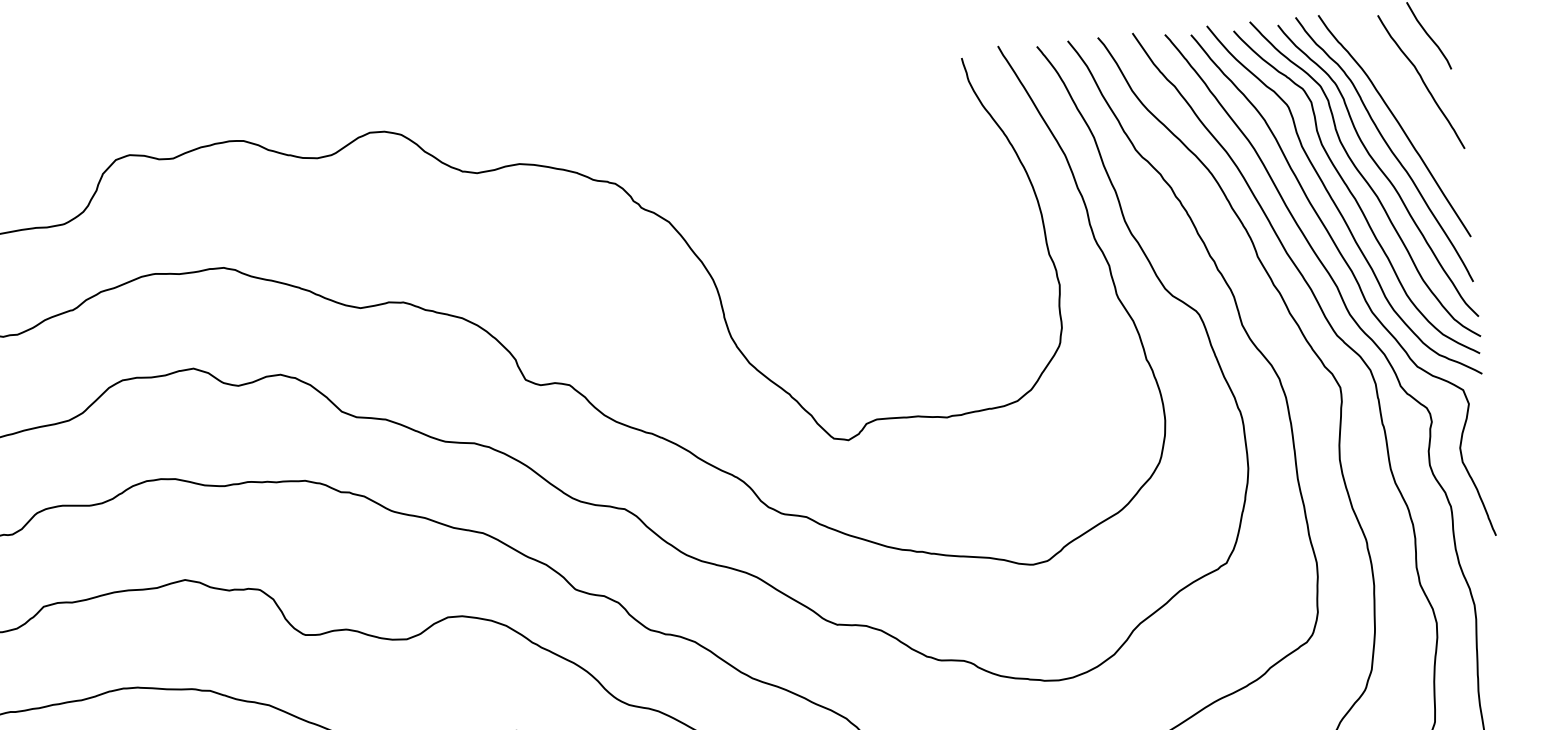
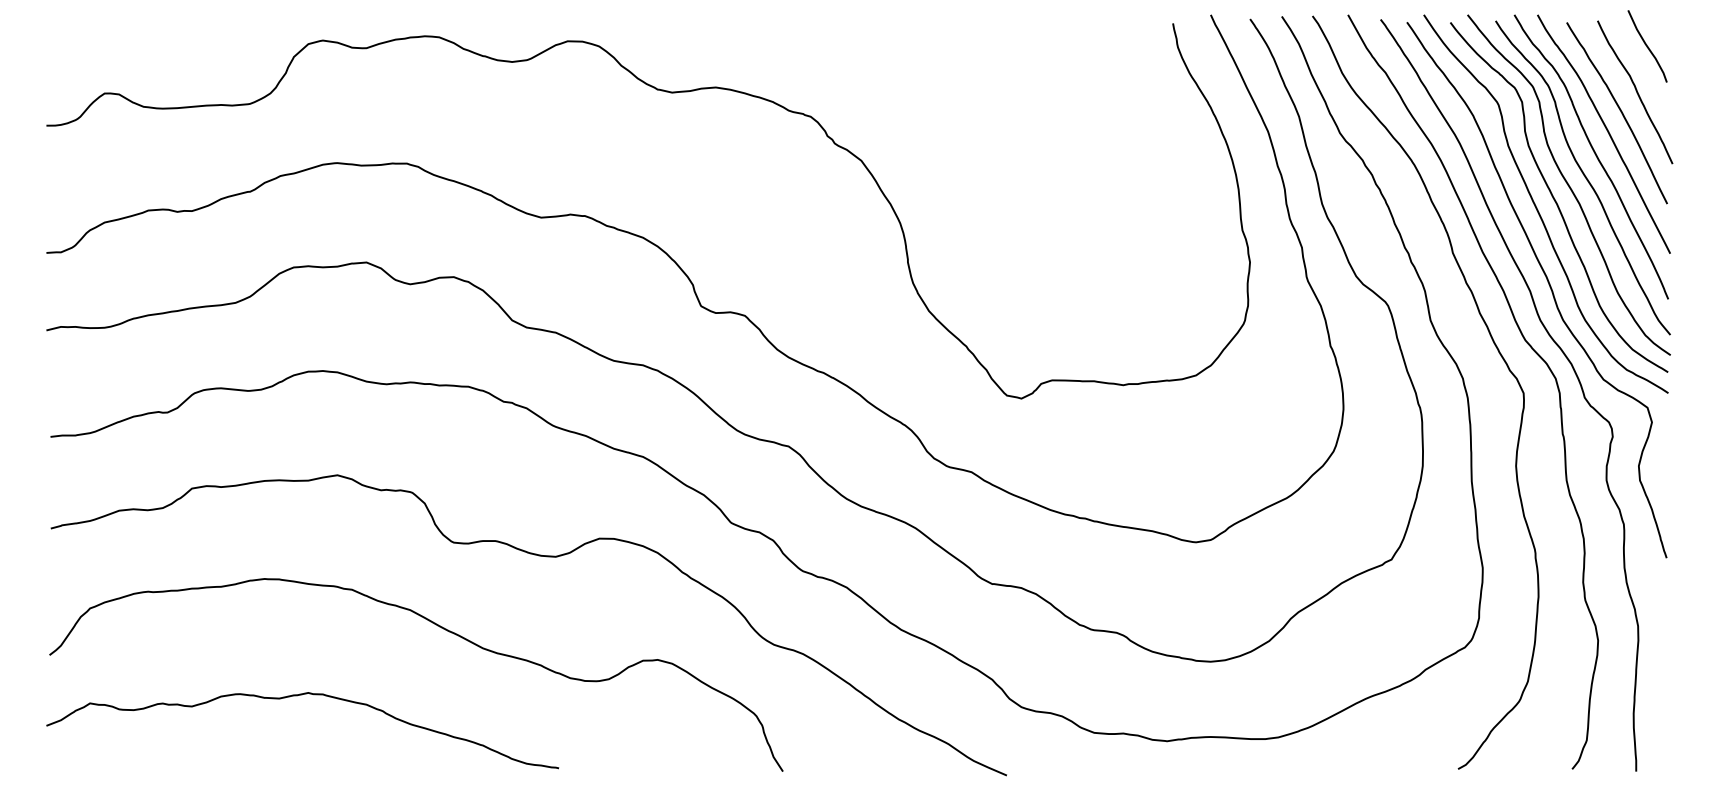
curve: (1408, 103) -> (1620, 112), added

